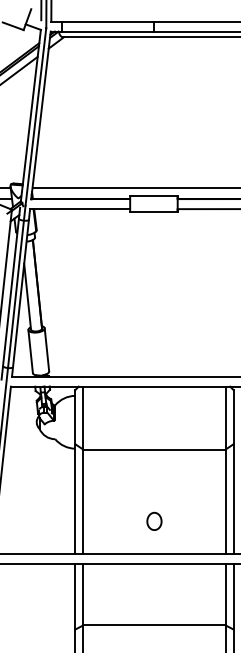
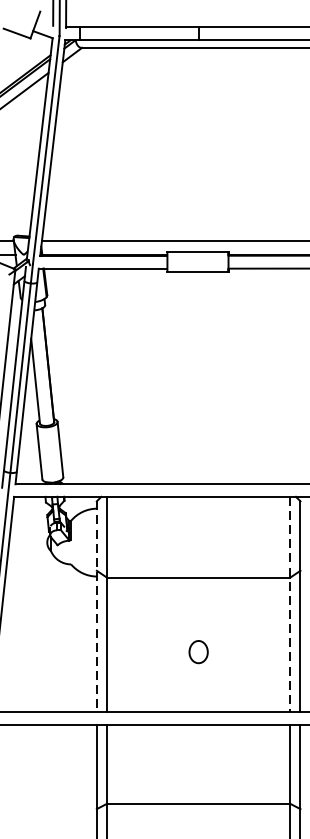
line: (225, 470) -> (289, 604), solid -> dashed
line: (75, 472) -> (97, 607), solid -> dashed
part: (154, 520) -> (198, 650), moved

